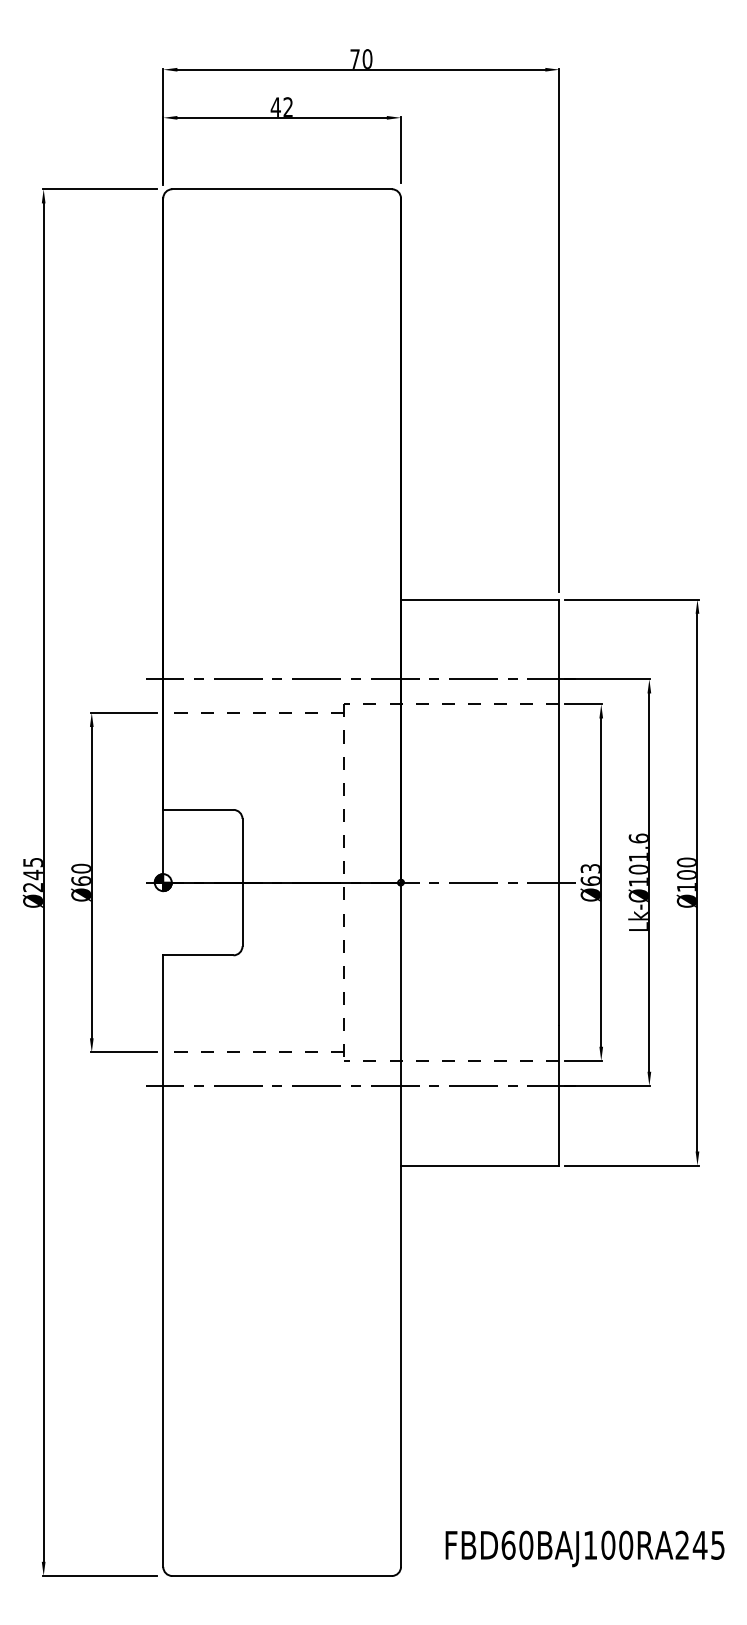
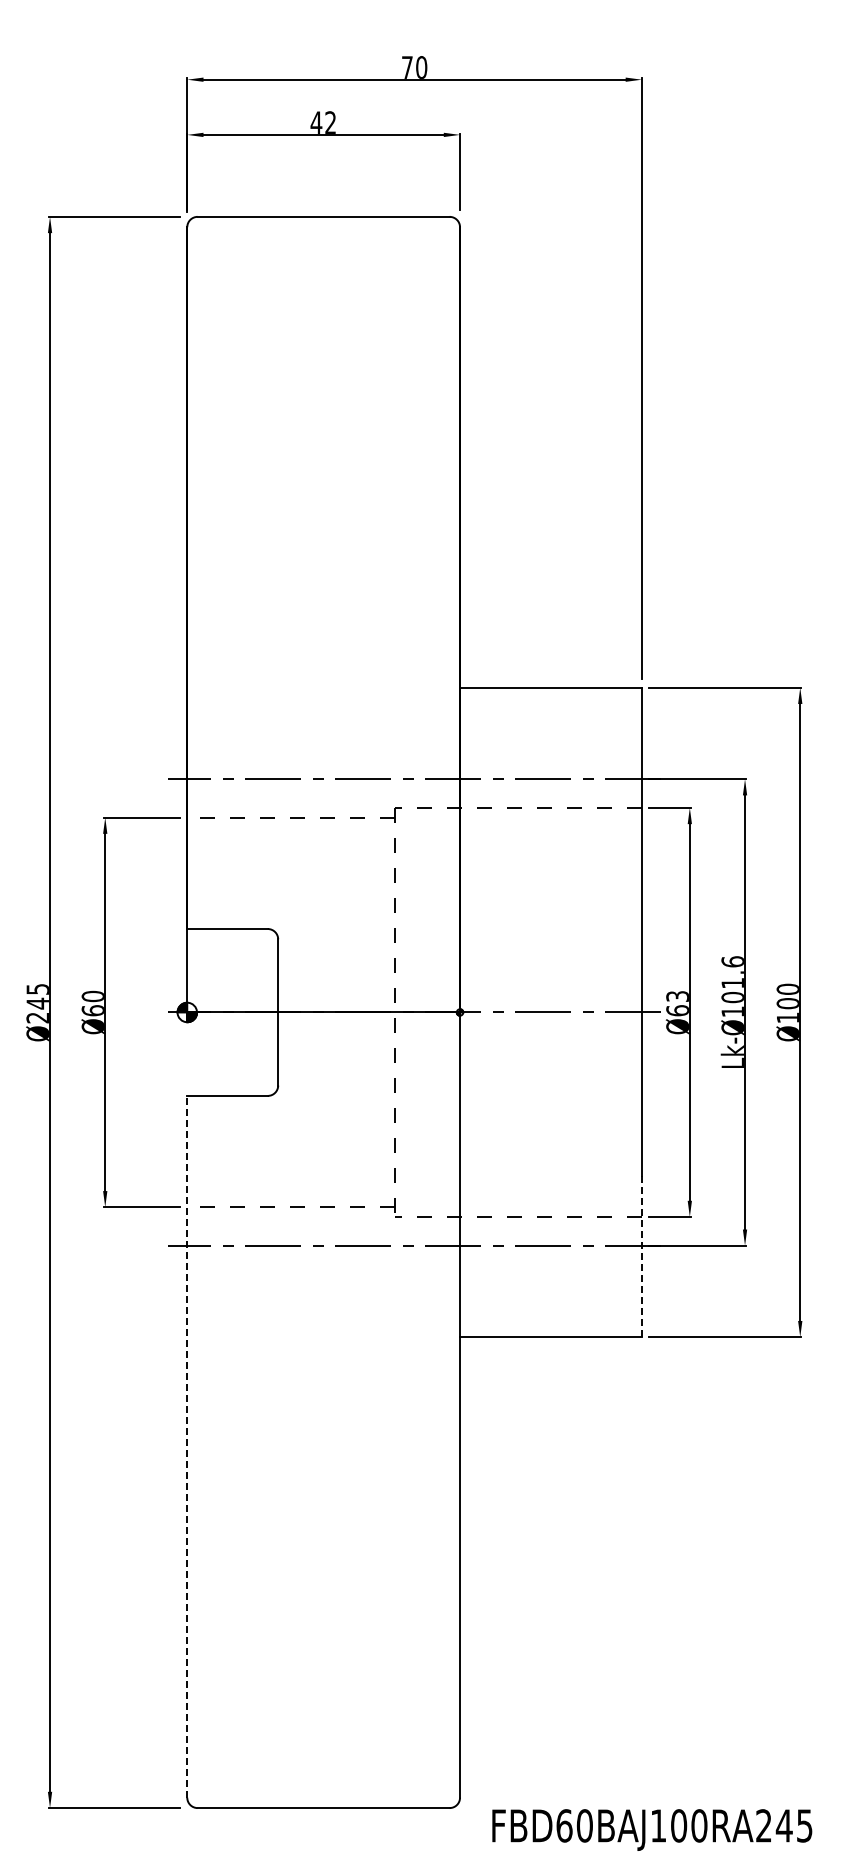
line: (559, 1095) -> (641, 1256), solid -> dashed
line: (163, 1260) -> (187, 1446), solid -> dashed
text: (585, 1548) -> (652, 1829), moved

